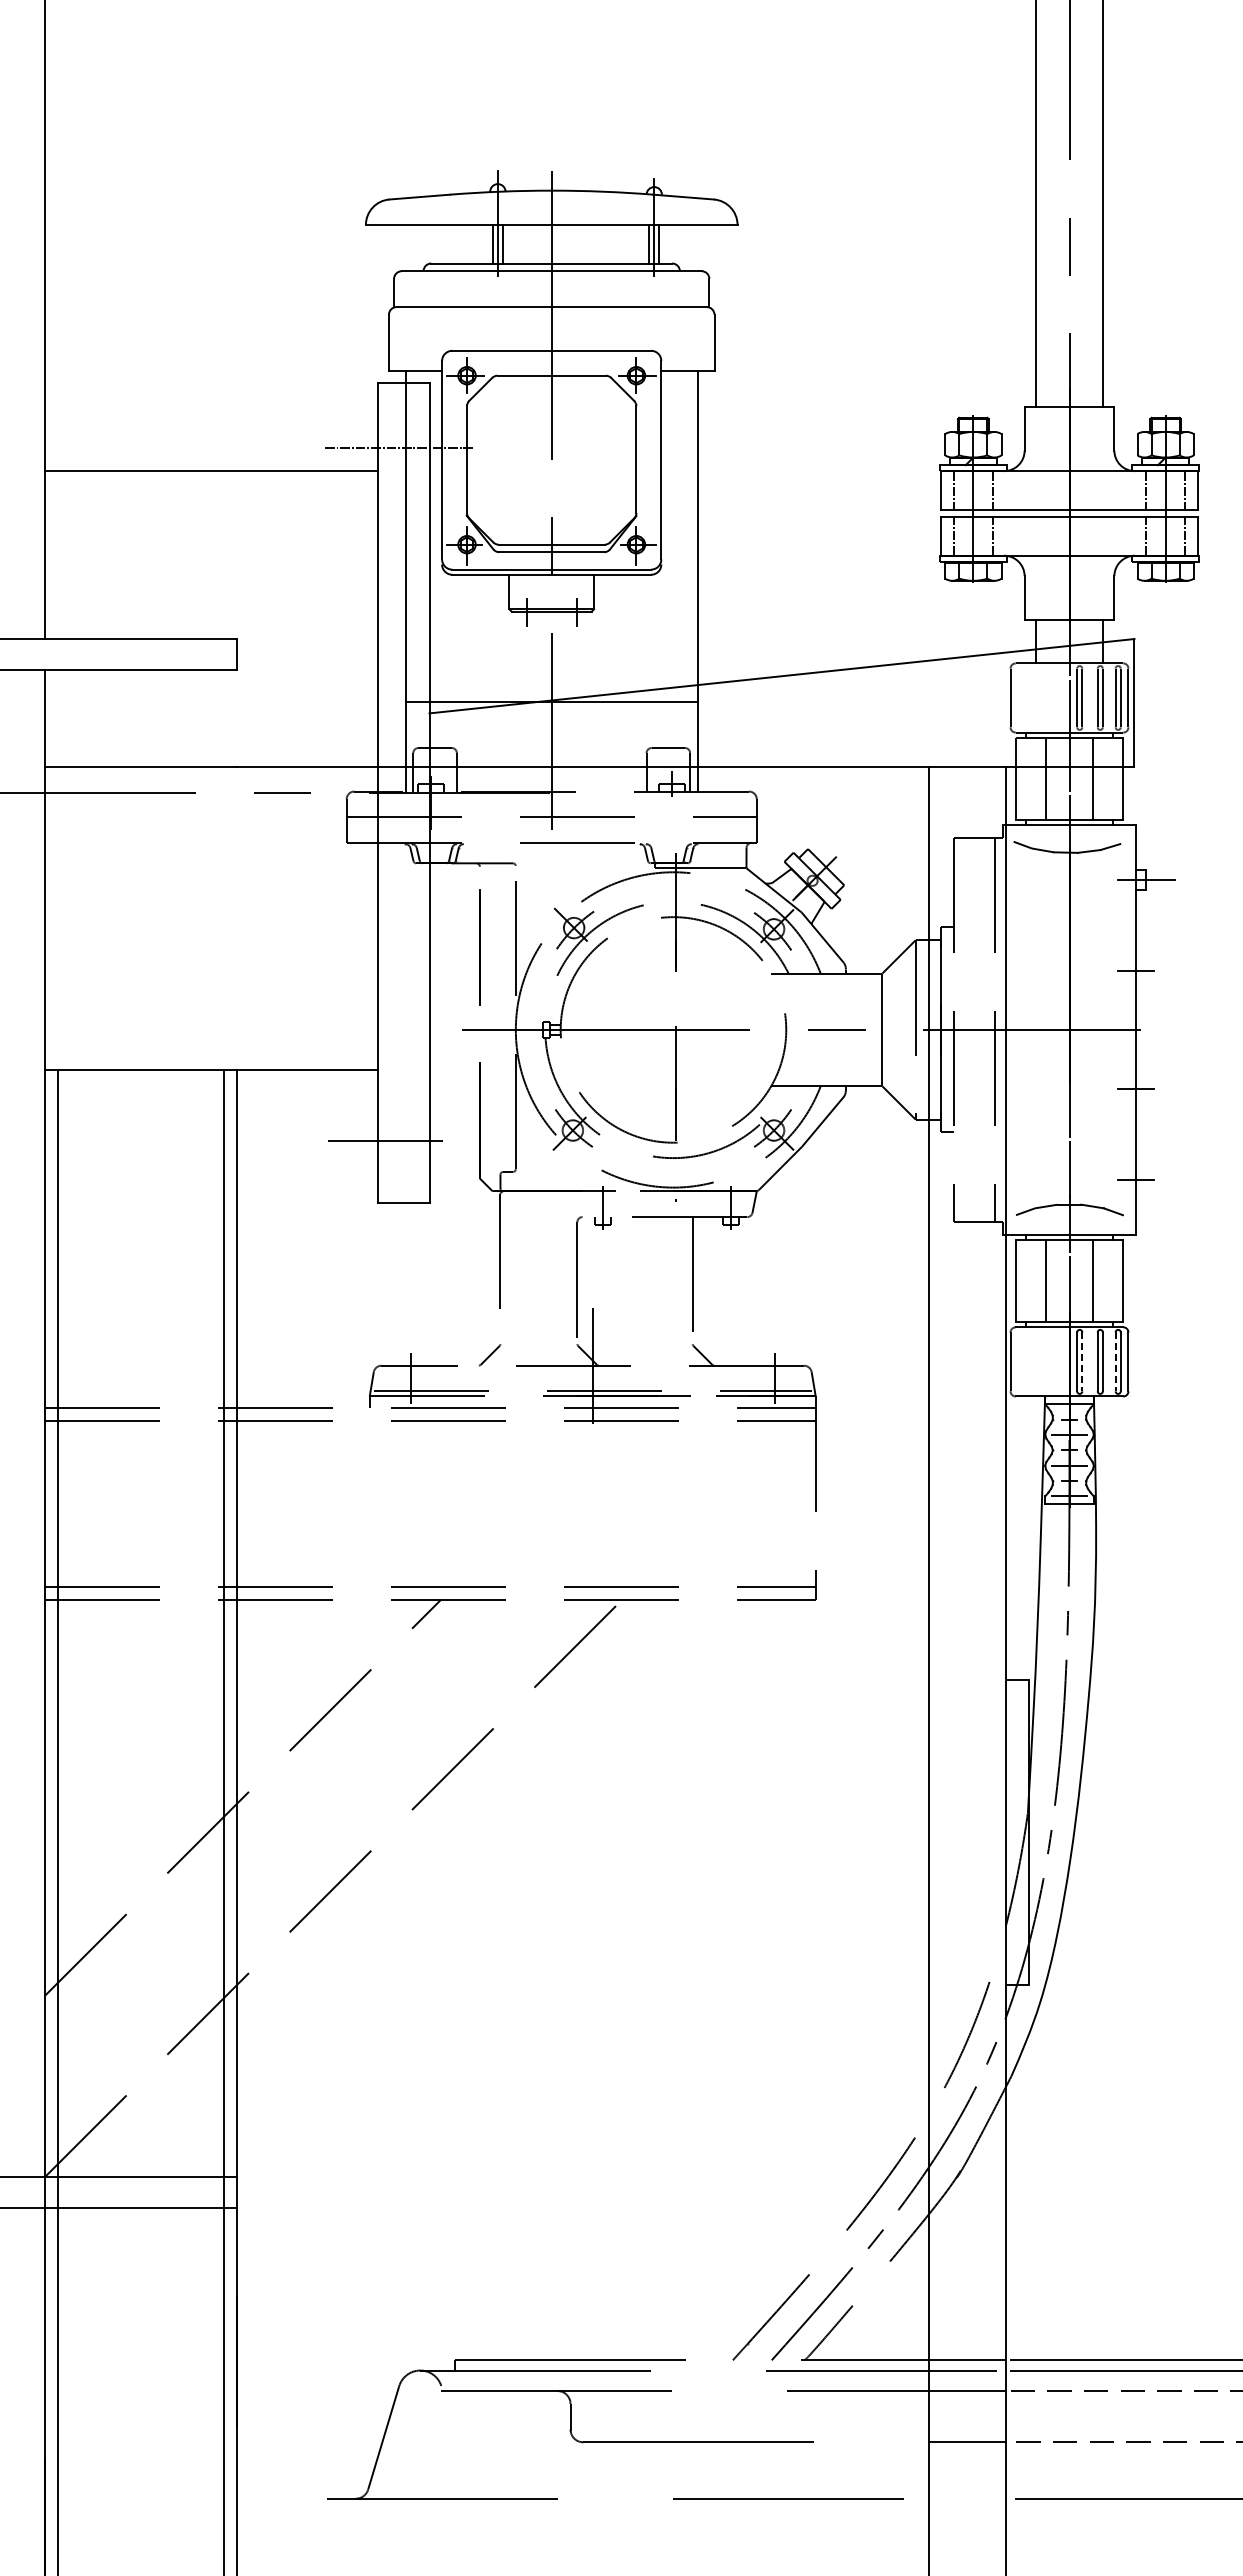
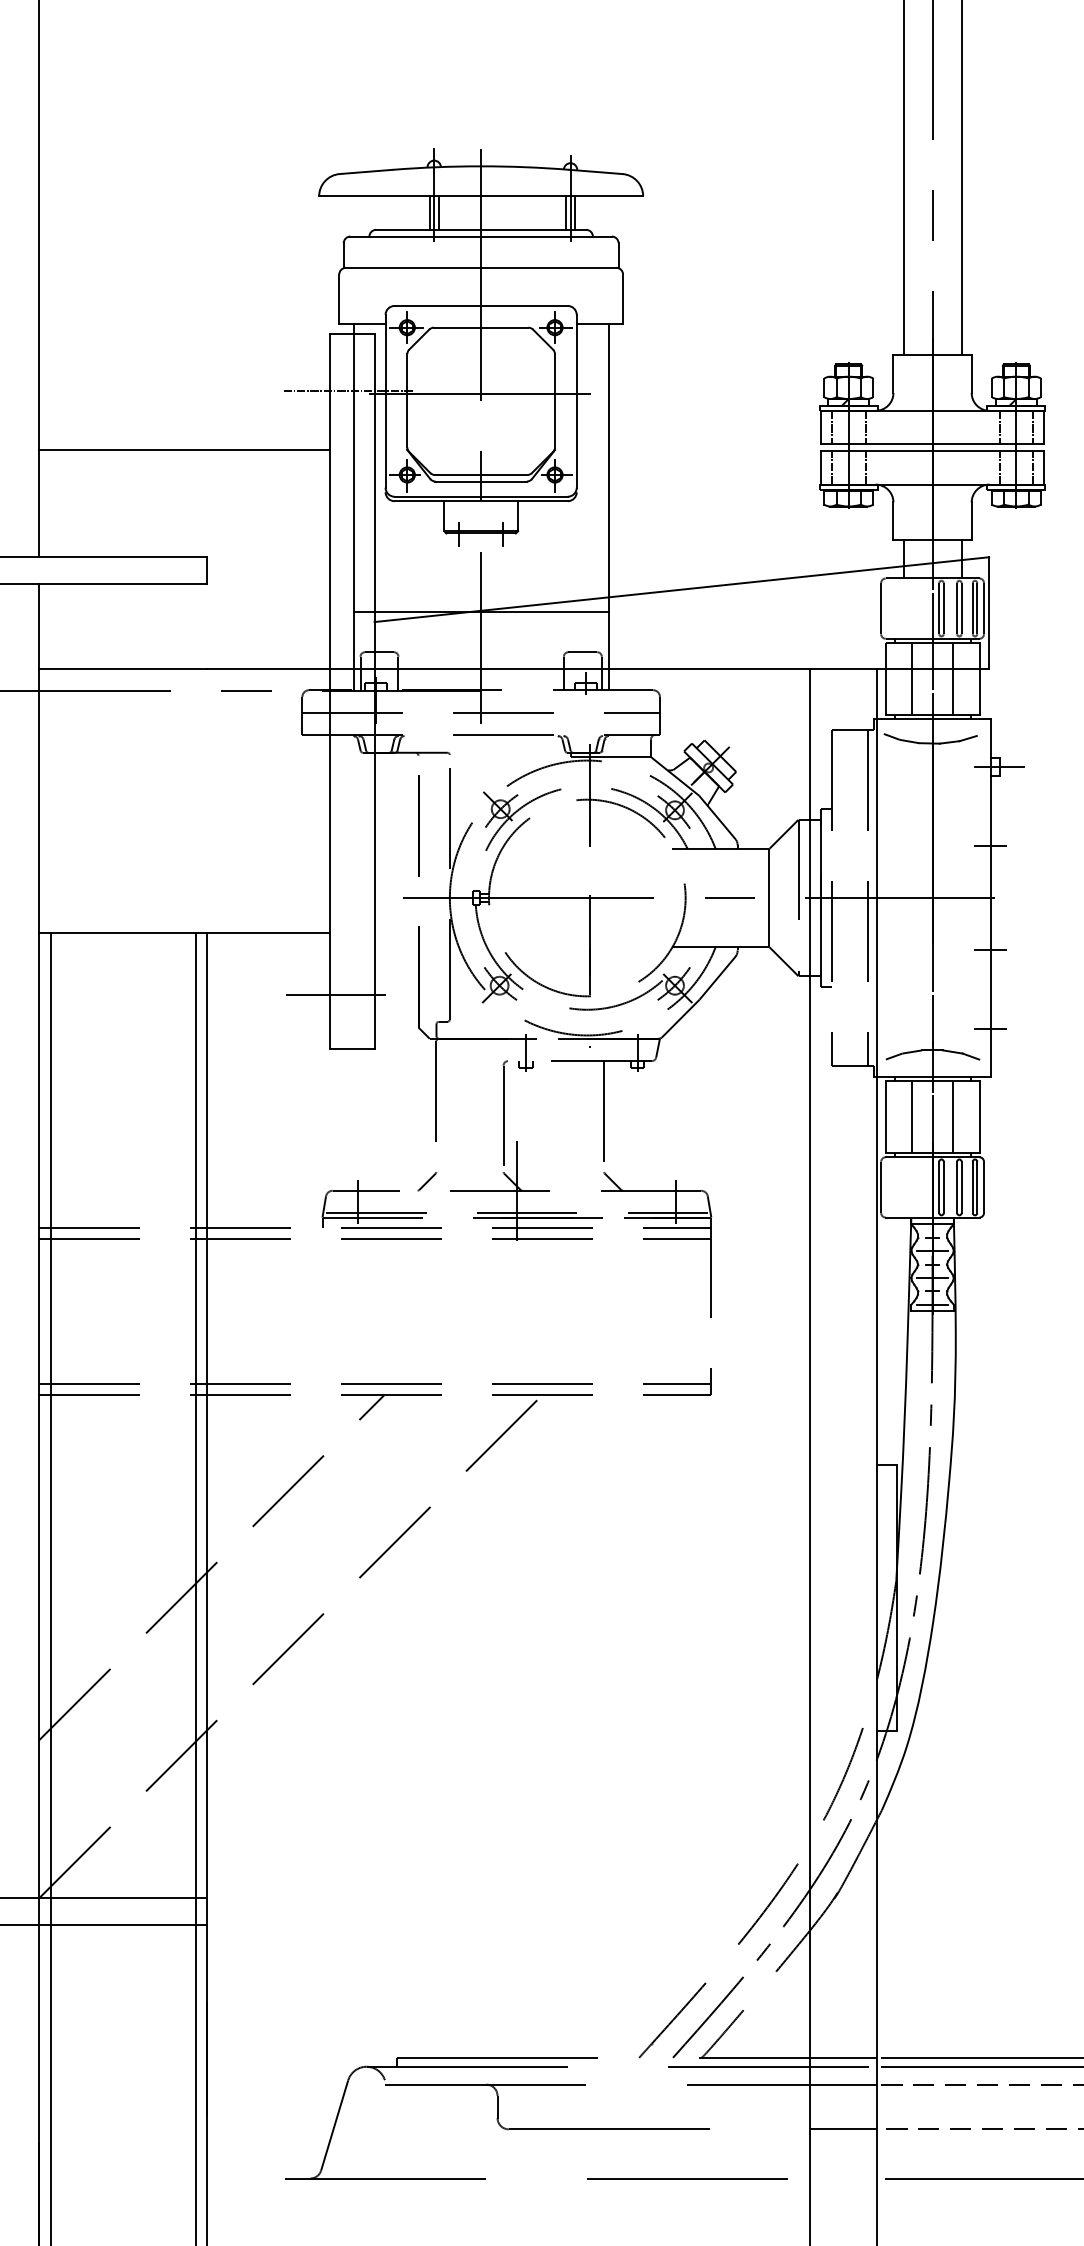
line: (550, 451) -> (480, 393), added
line: (211, 471) -> (184, 450), moved
line: (1082, 1362) -> (943, 1187), dashed -> solid
line: (1115, 1362) -> (972, 1187), dashed -> solid

